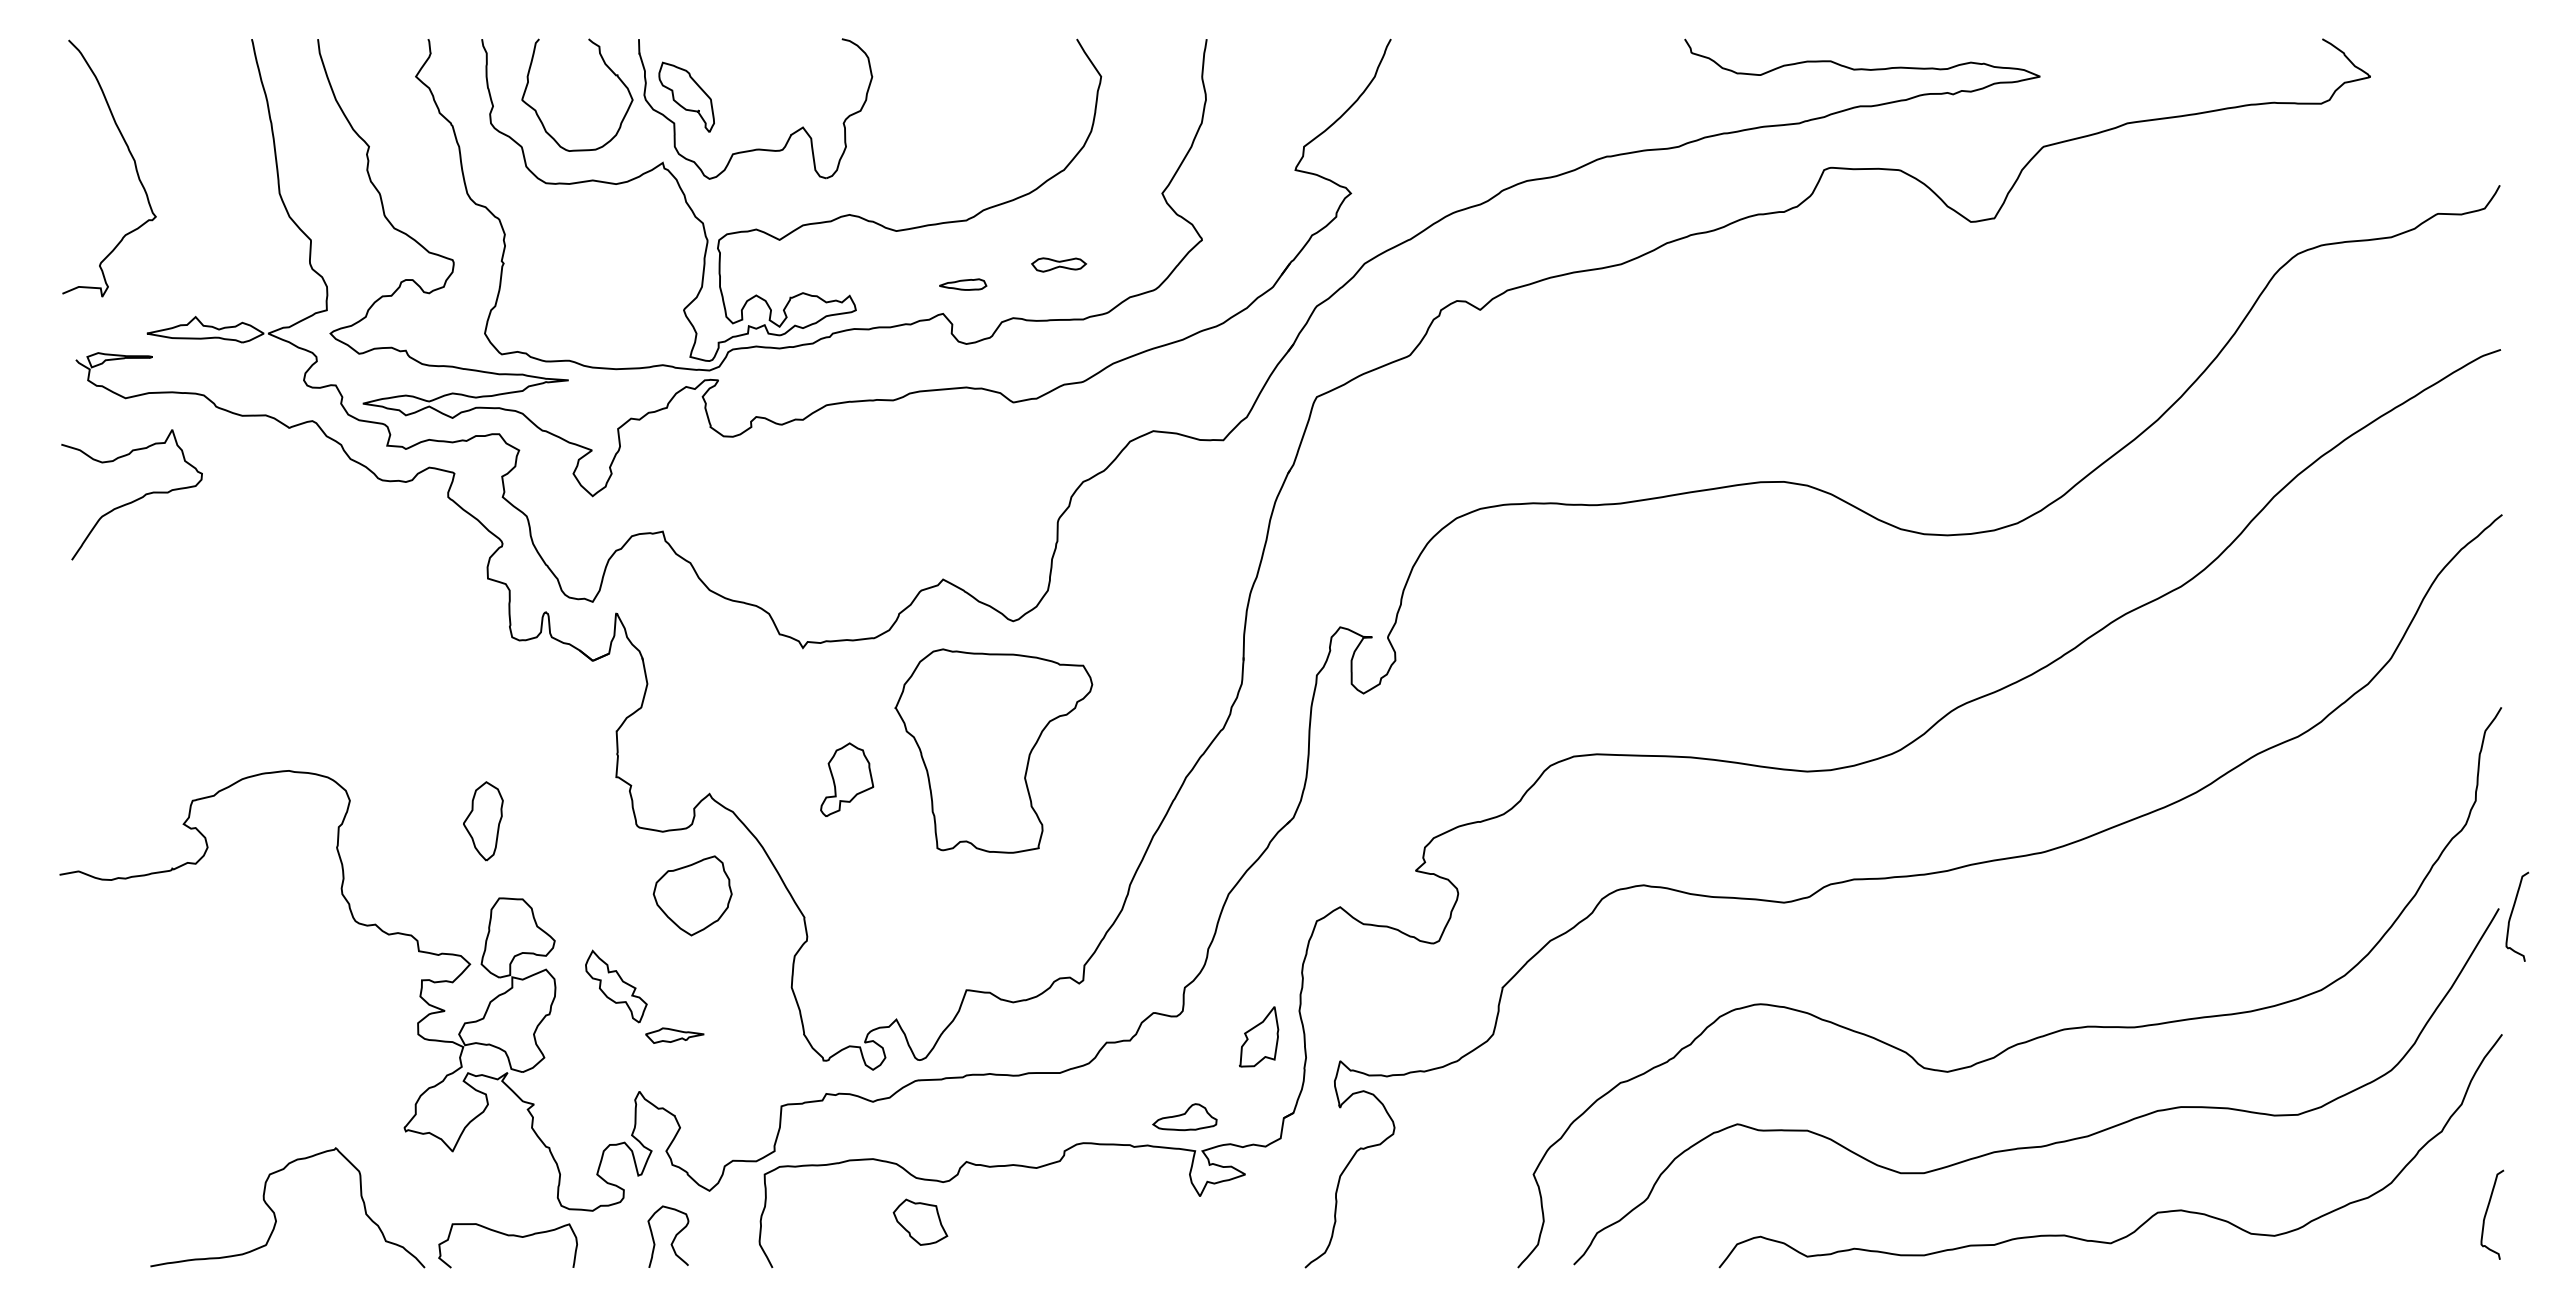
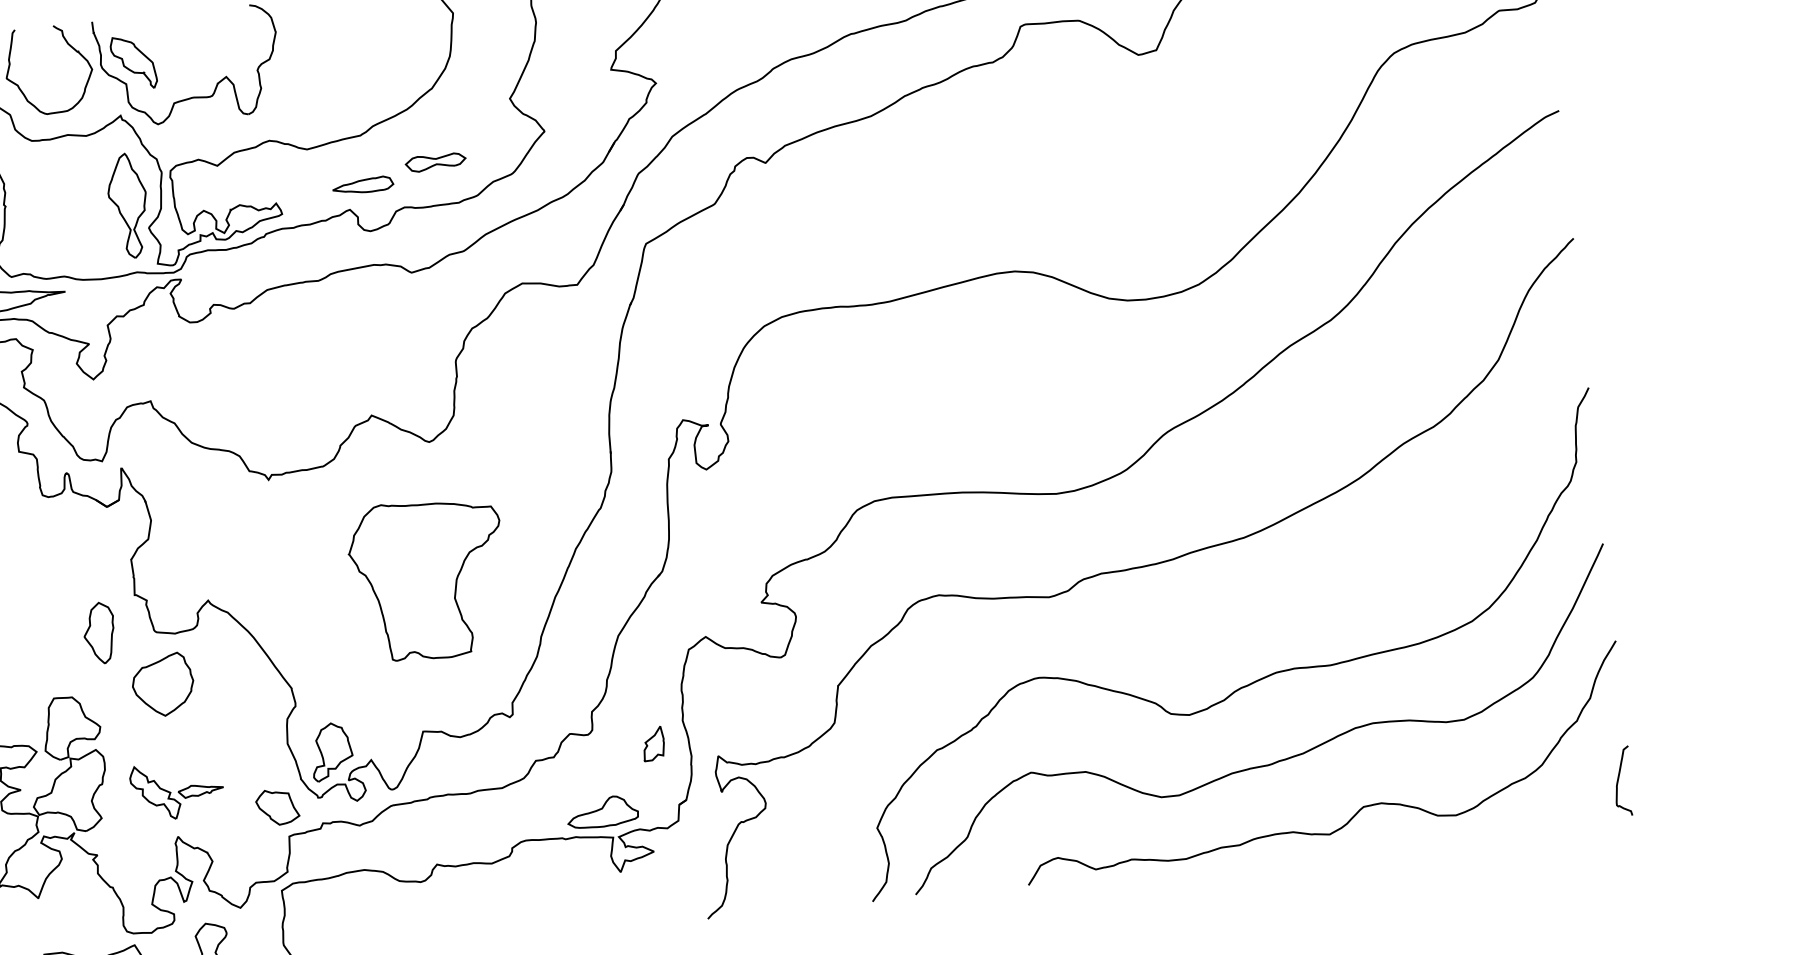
part: (1058, 264) -> (435, 162), size x1.43
part: (660, 279) -> (128, 206), added
part: (962, 284) -> (362, 185), size x1.67
part: (993, 750) -> (428, 579), moved
part: (847, 779) -> (332, 751), moved
part: (483, 821) -> (99, 633), moved
part: (692, 895) -> (162, 684), moved
curve: (2512, 914) -> (1614, 547), removed
part: (616, 986) -> (155, 792), moved
part: (1258, 1036) -> (653, 743), size x0.71
part: (1184, 1116) -> (602, 811), size x1.43
part: (920, 1221) -> (277, 806), moved

